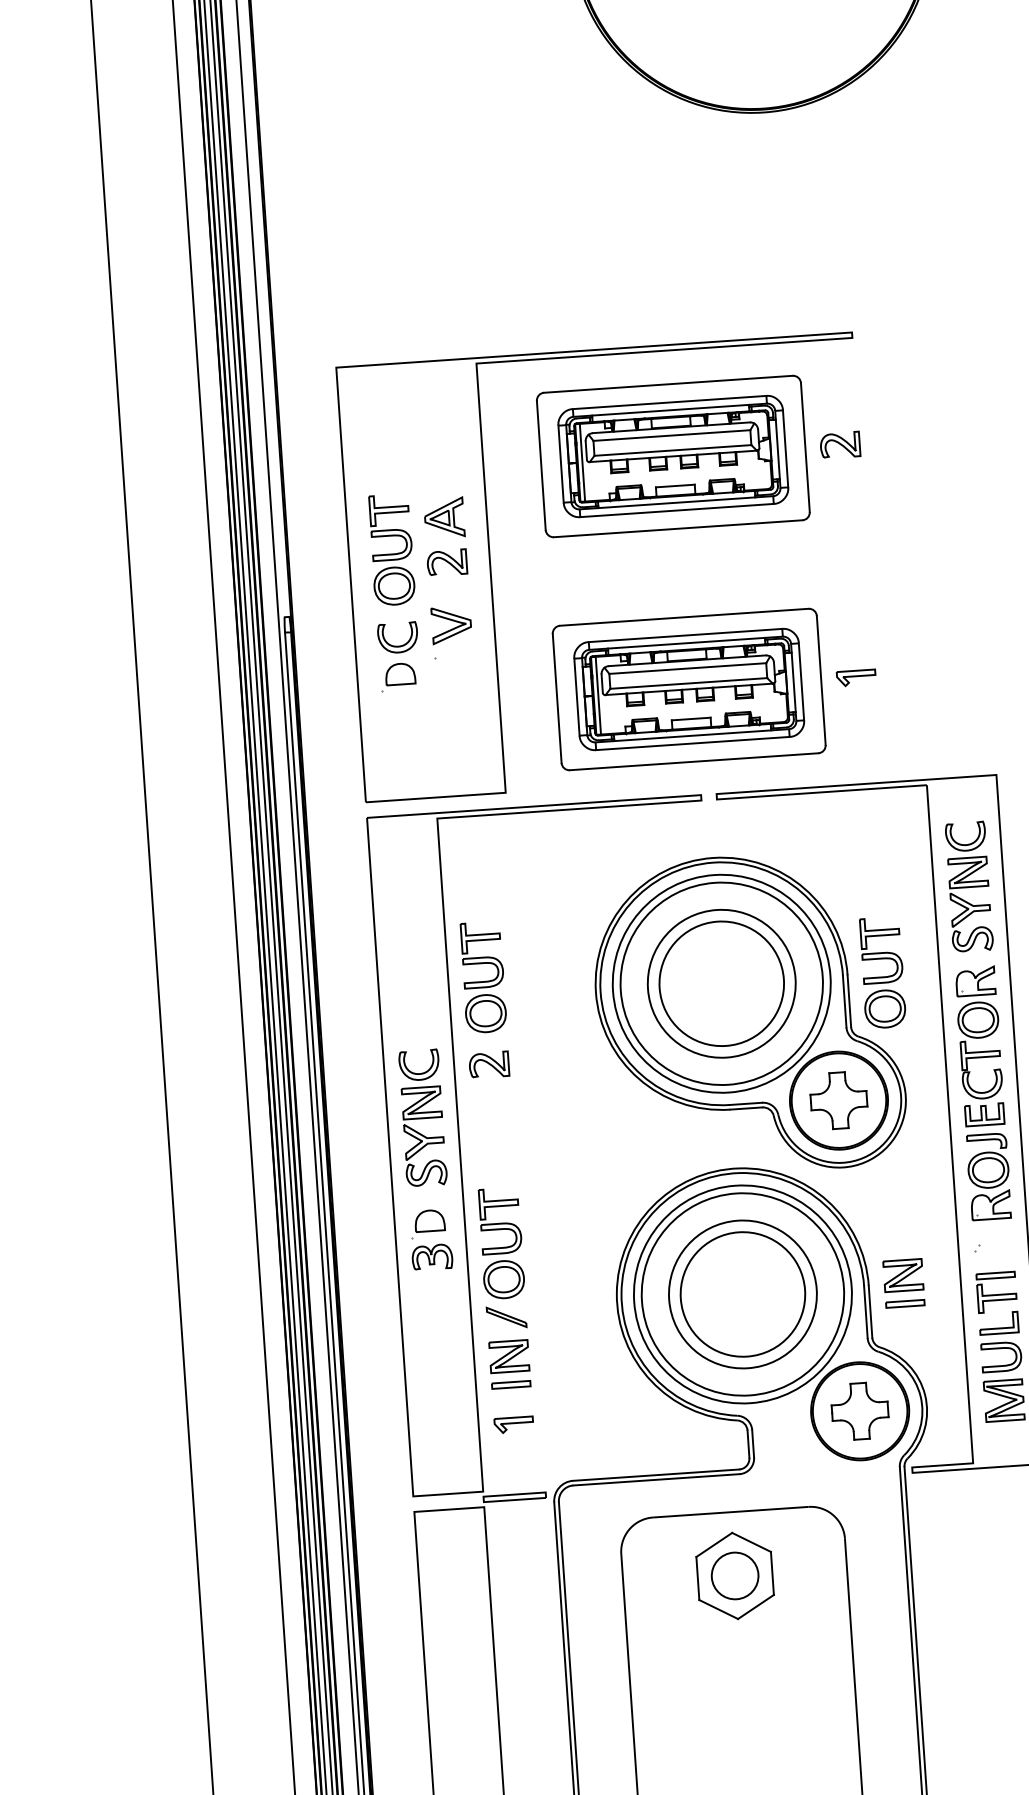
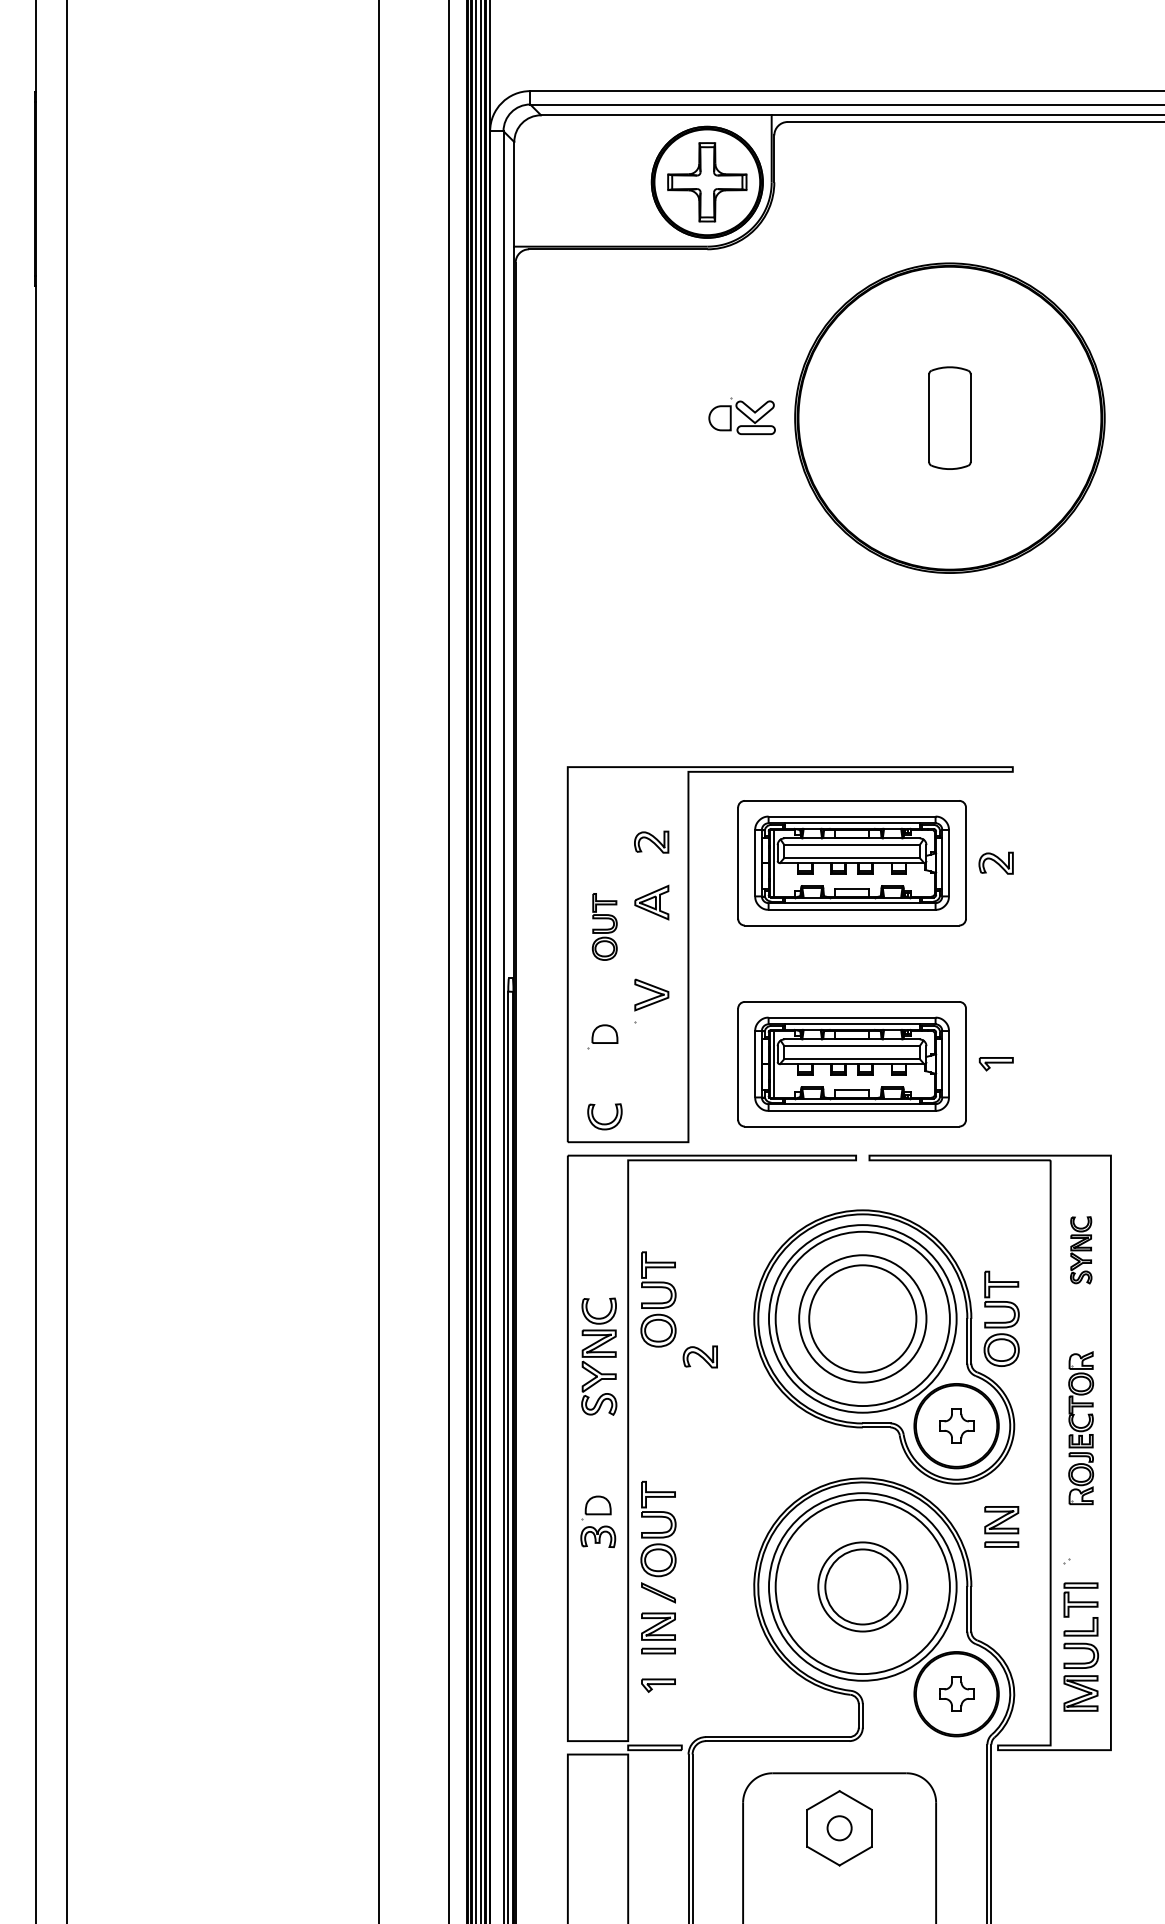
part: (391, 549) -> (604, 926), size x0.7
part: (446, 561) -> (651, 841), moved
part: (397, 645) -> (604, 1123), moved
part: (969, 887) -> (1081, 1250), size x0.6
part: (488, 1064) -> (699, 1356), moved
part: (983, 1092) -> (1081, 1427), size x0.7
part: (838, 1099) -> (956, 1425), size x0.7
part: (423, 1117) -> (599, 1356), moved
part: (903, 1282) -> (1001, 1526), moved
part: (742, 1293) -> (862, 1586), size x0.7
part: (859, 1410) -> (956, 1693), size x0.7
circle: (735, 1576) -> (839, 1828), size x0.6

